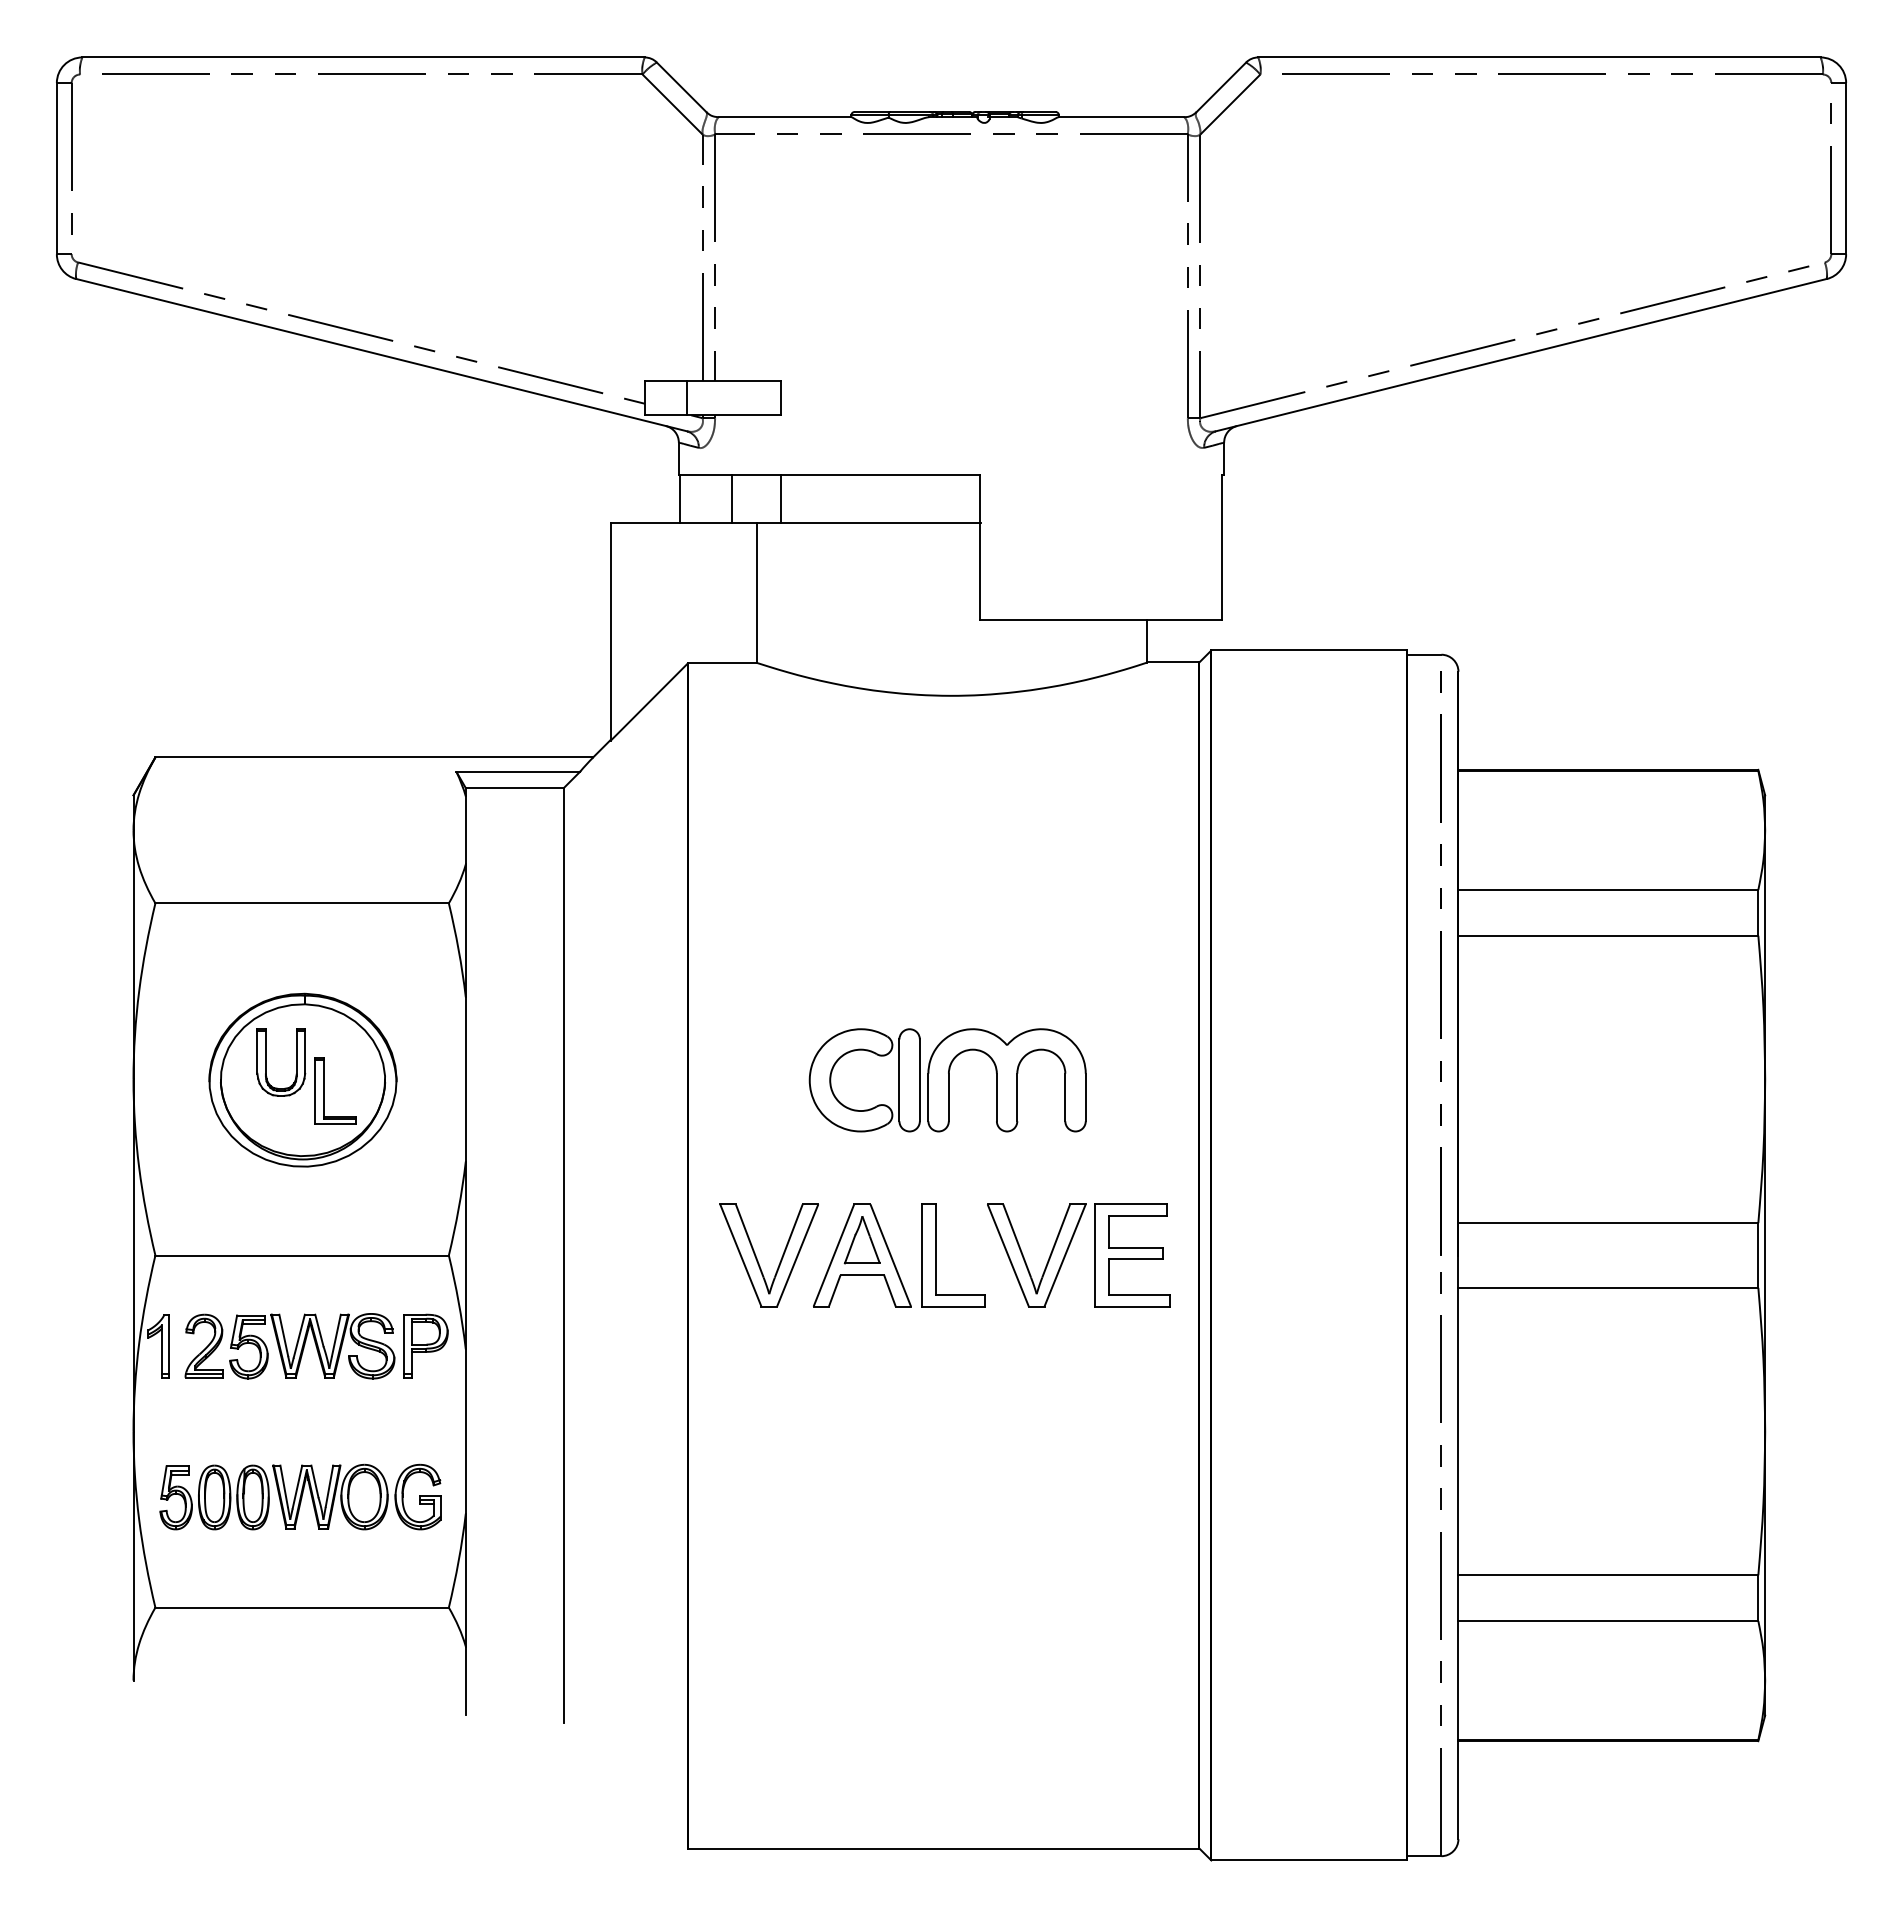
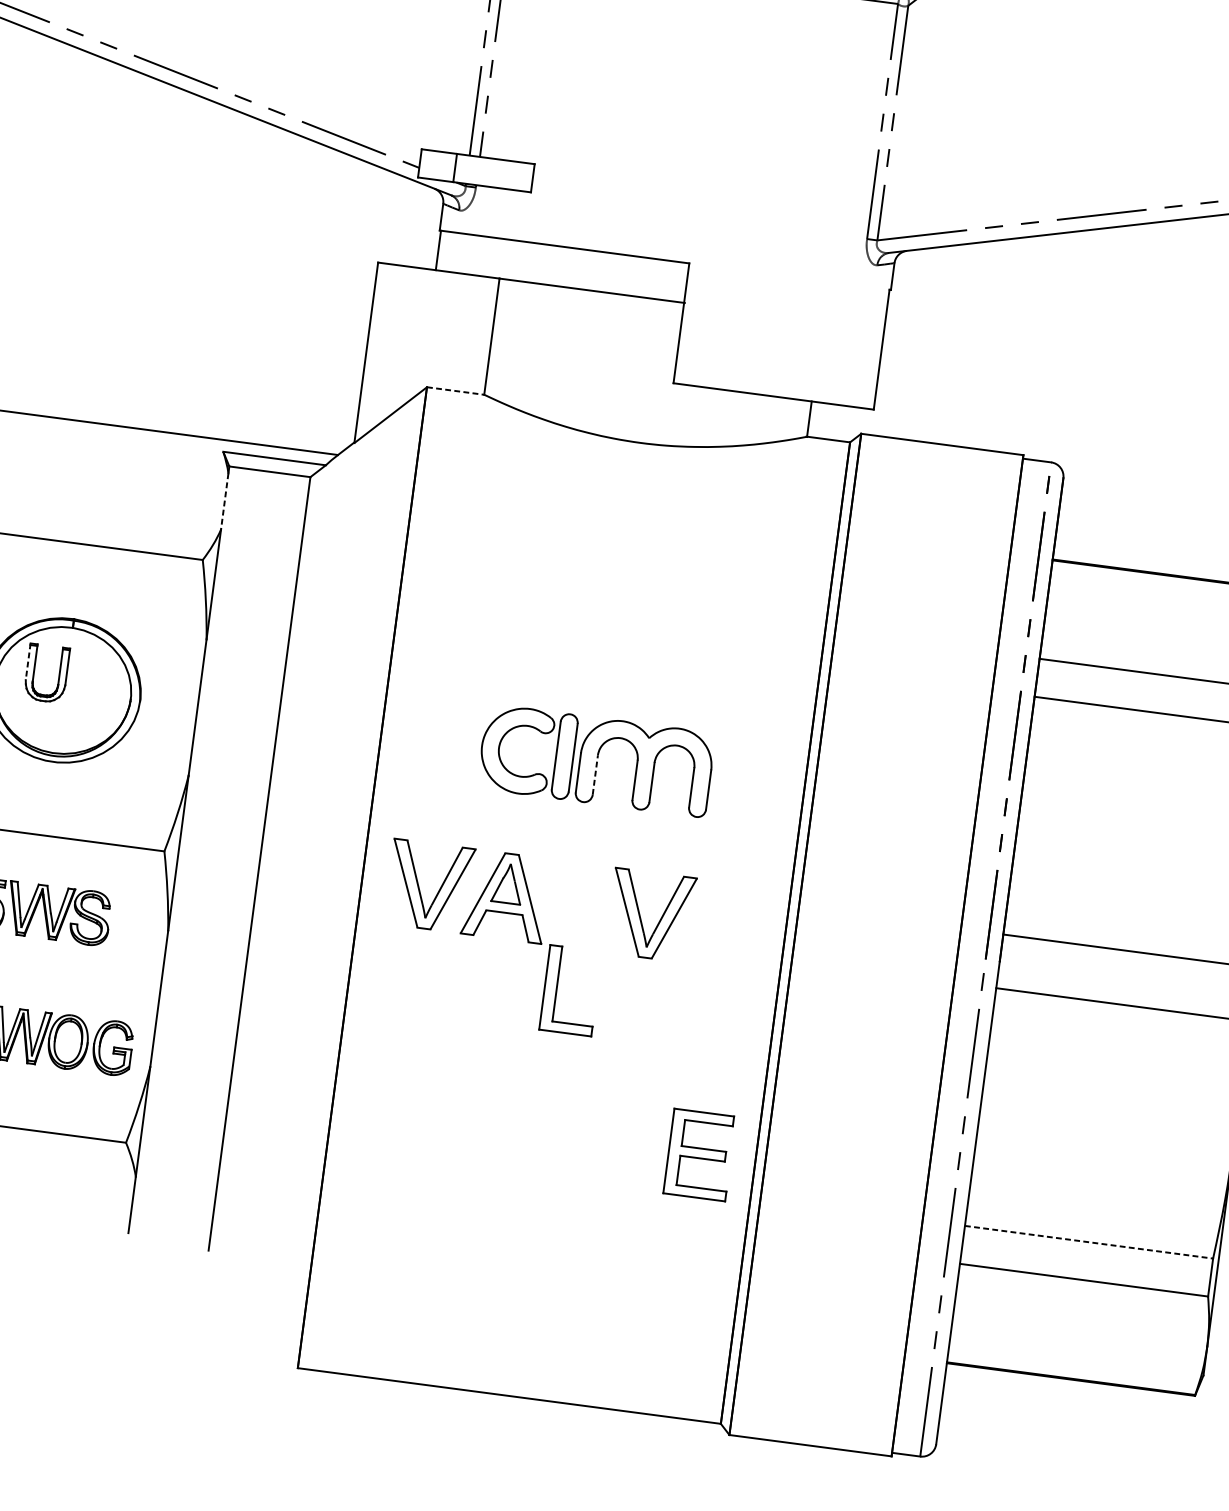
line: (731, 498) -> (480, 255), removed
line: (781, 498) -> (522, 261), removed
line: (722, 663) -> (455, 391), solid -> dashed
line: (465, 830) -> (224, 501), solid -> dashed
line: (257, 1052) -> (28, 662), solid -> dashed
part: (324, 1090) -> (79, 701), removed
line: (948, 1097) -> (595, 775), solid -> dashed
part: (936, 1255) -> (556, 988), moved
part: (1132, 1255) -> (699, 1155), moved
part: (425, 1345) -> (135, 923), removed
line: (1608, 1575) -> (1089, 1242), solid -> dashed

